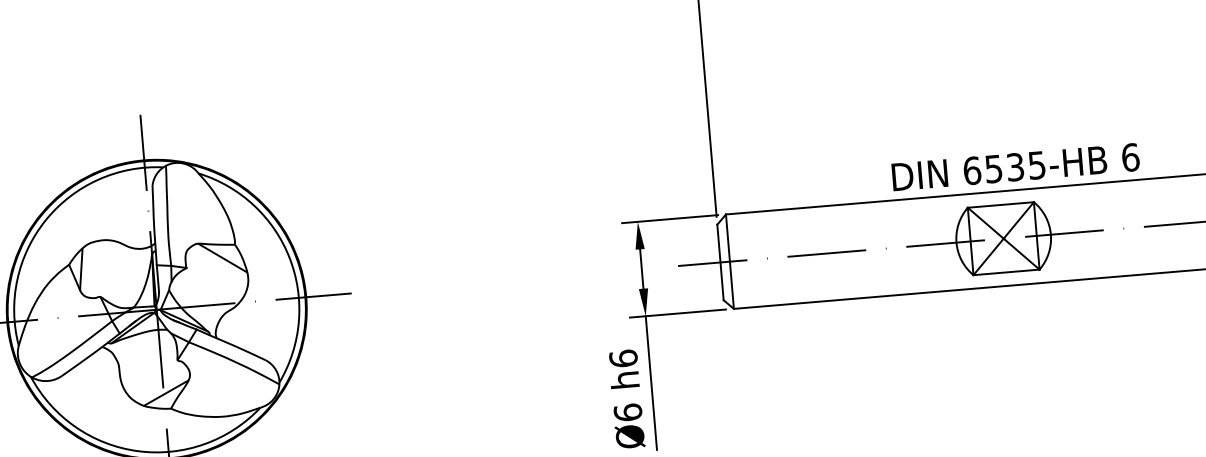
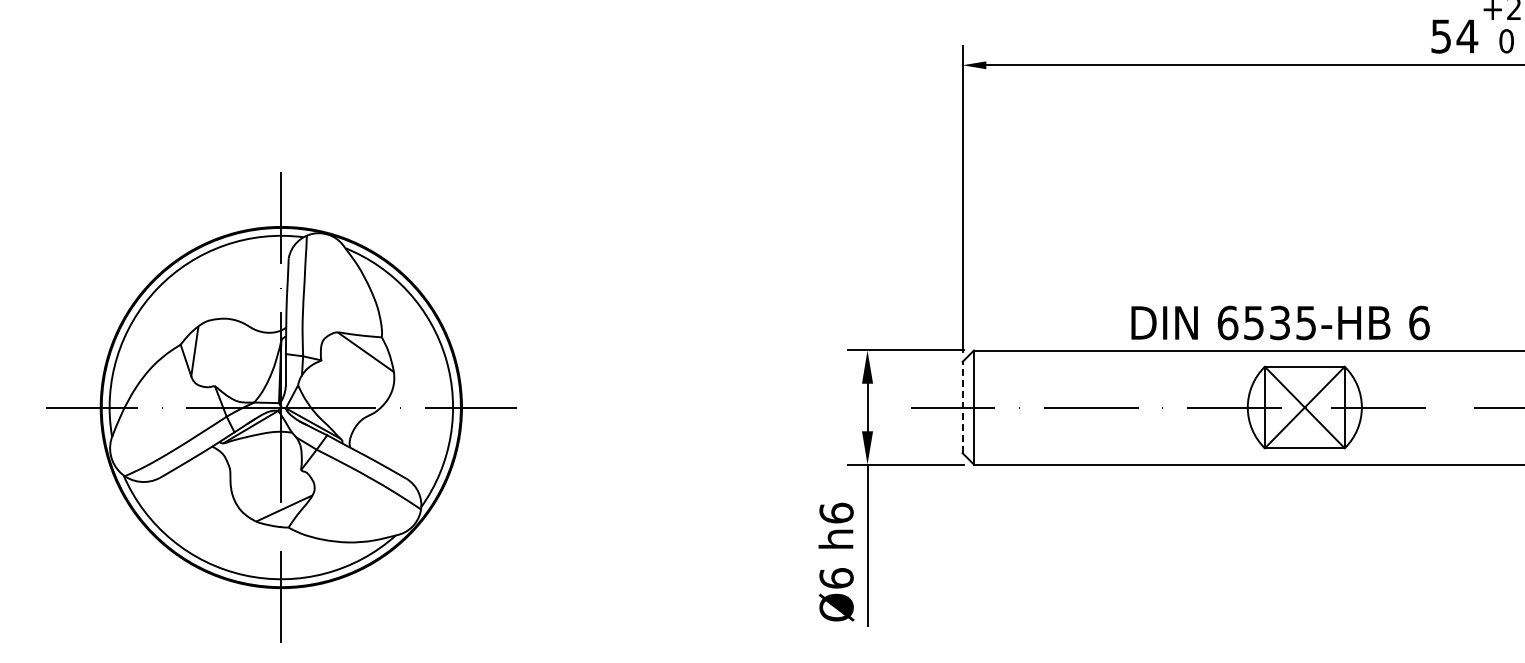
text: (1015, 166) -> (1280, 322), moved
line: (720, 262) -> (962, 407), solid -> dashed

